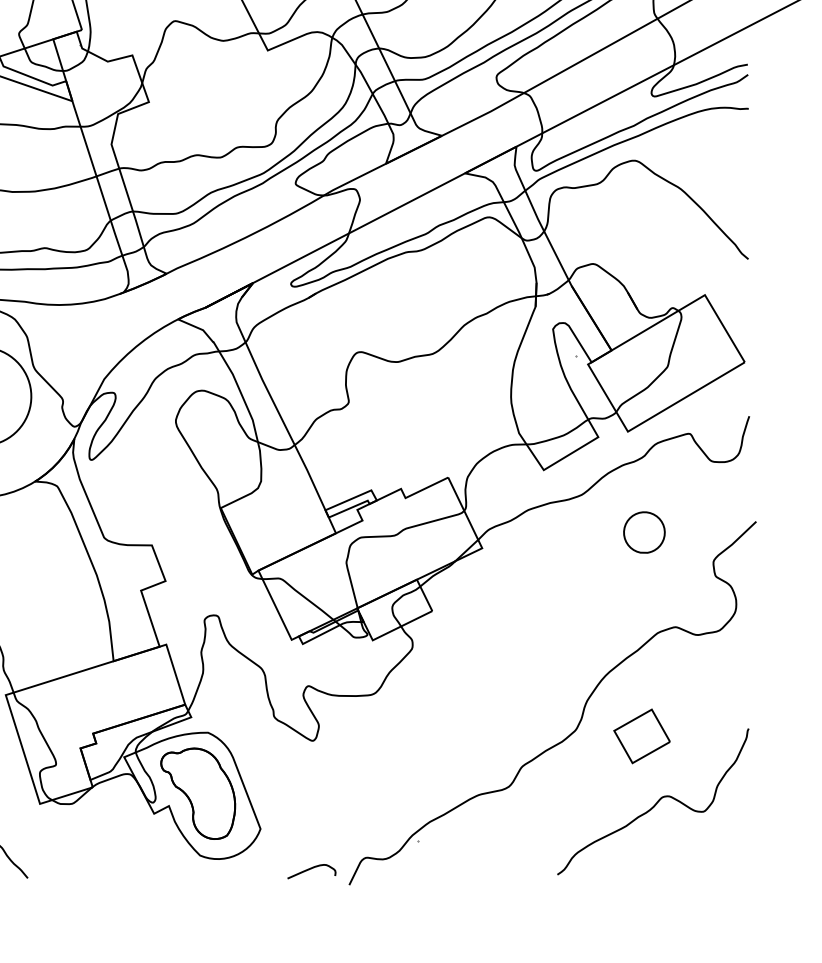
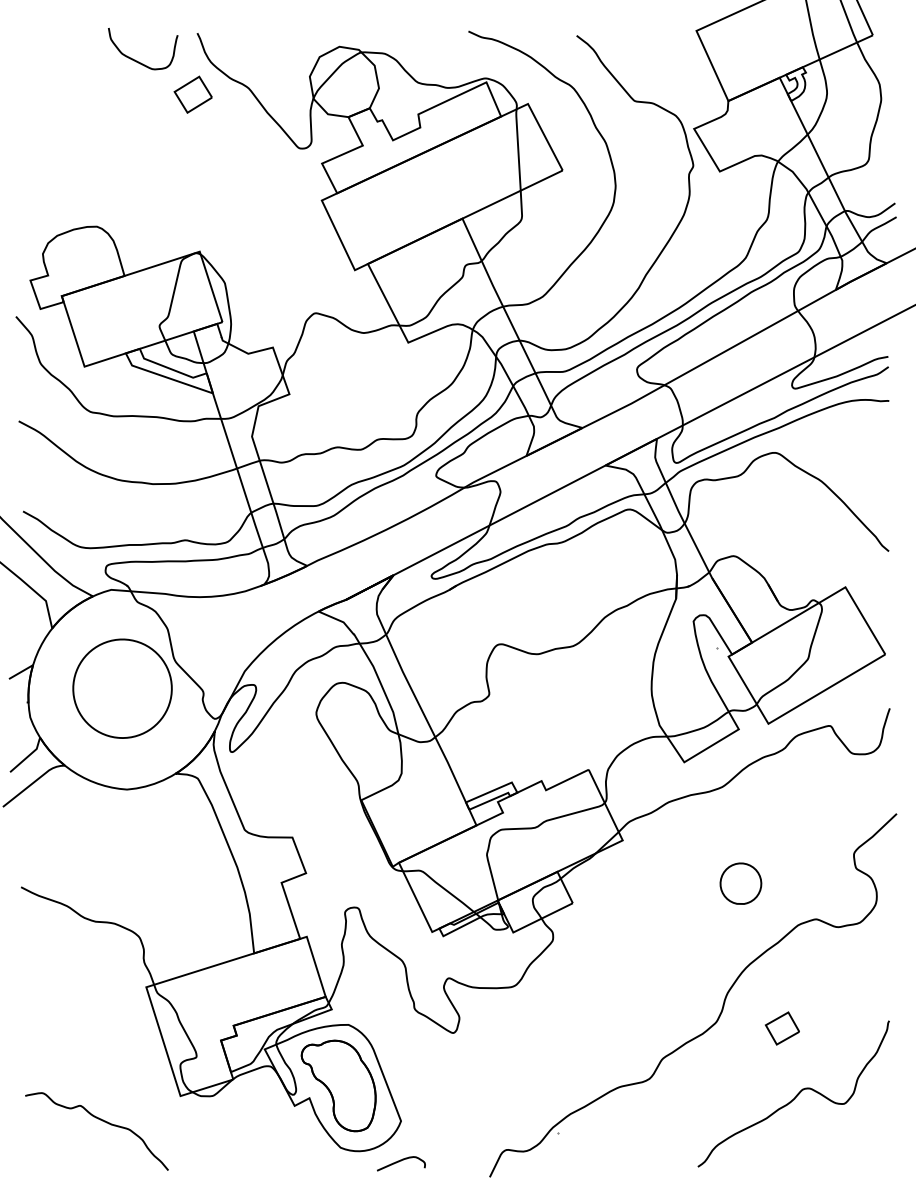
part: (643, 532) -> (740, 883), moved
part: (641, 736) -> (782, 1028), size x0.6
curve: (311, 869) -> (401, 1161), moved

